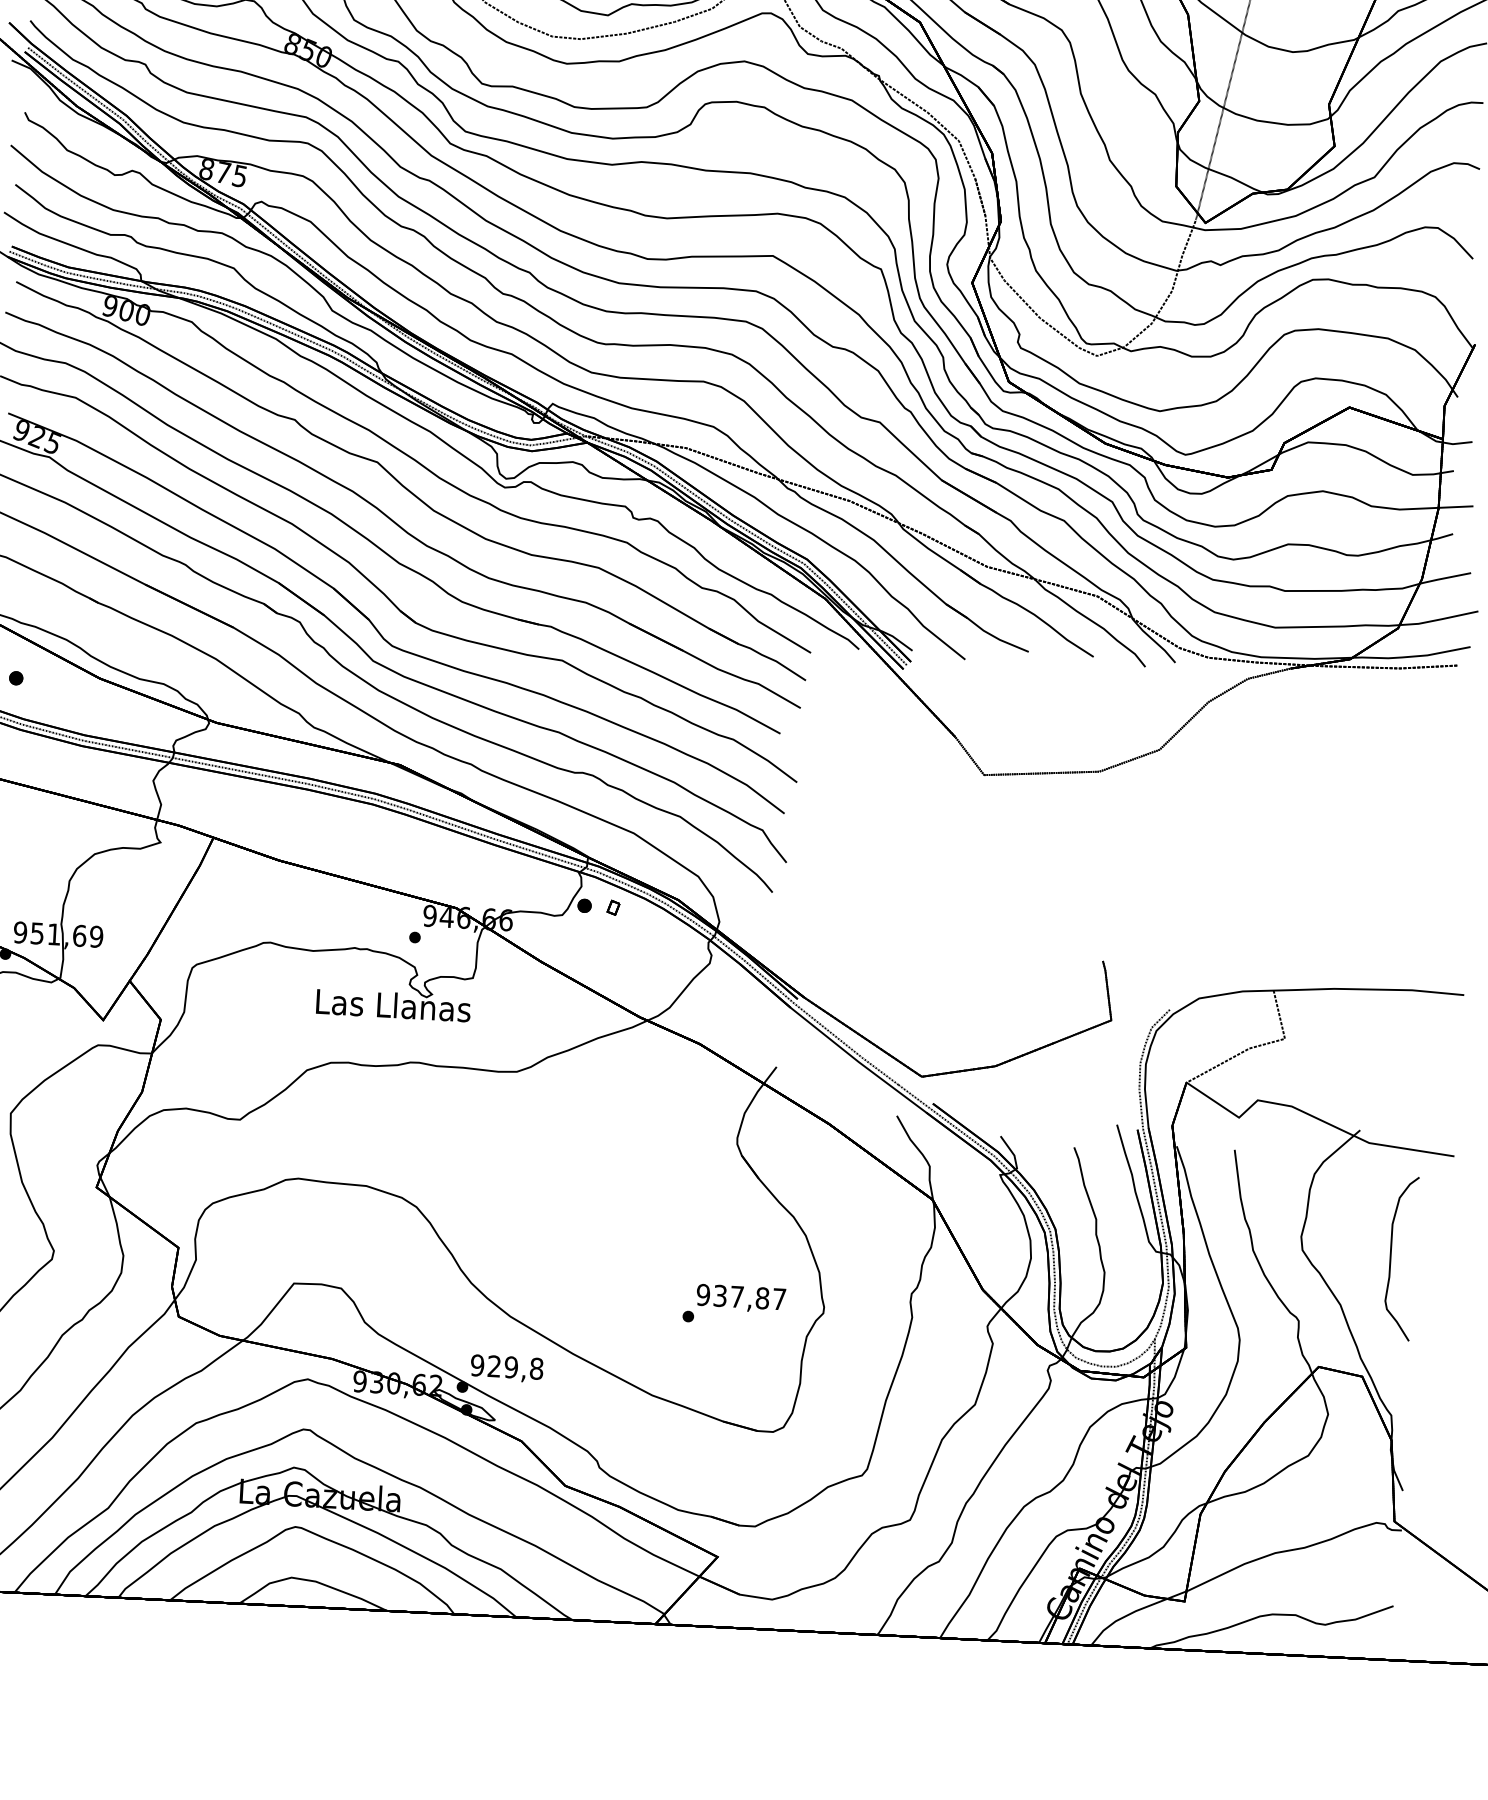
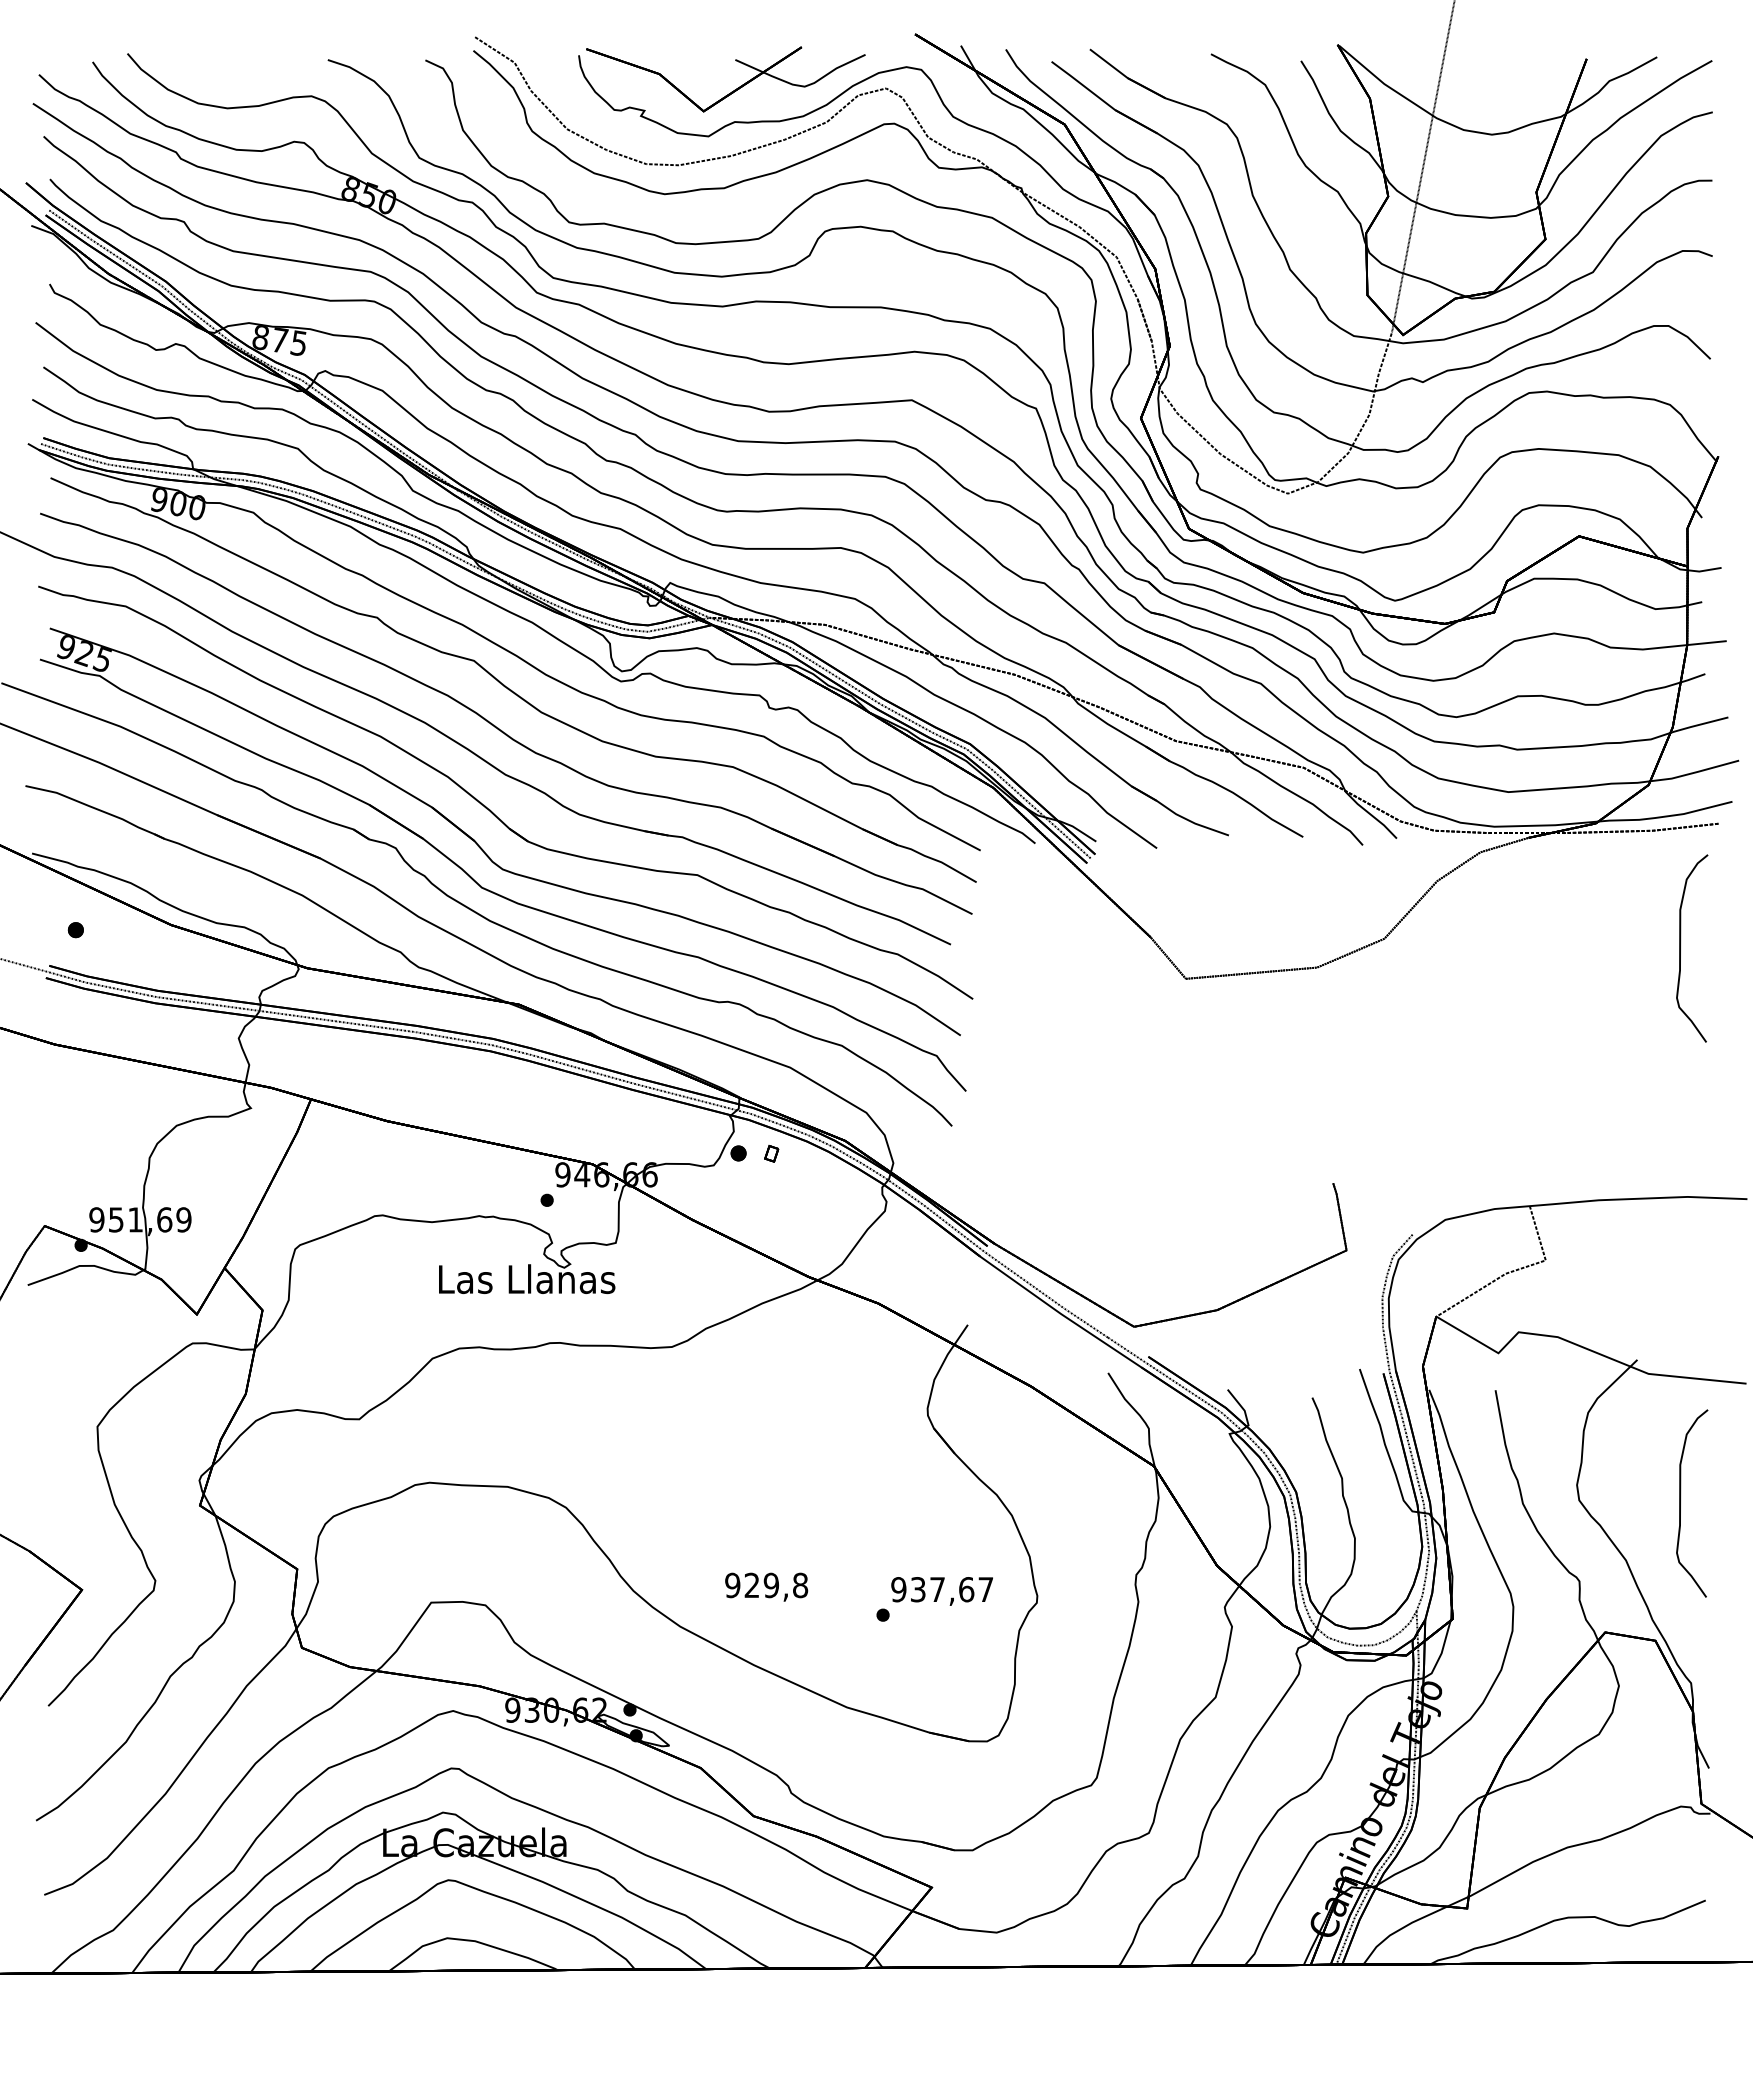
curve: (1417, 772) -> (1680, 948), added
text: (762, 1298) -> (966, 1589), 937,87 -> 937,67
text: (506, 1368) -> (766, 1586), moved

